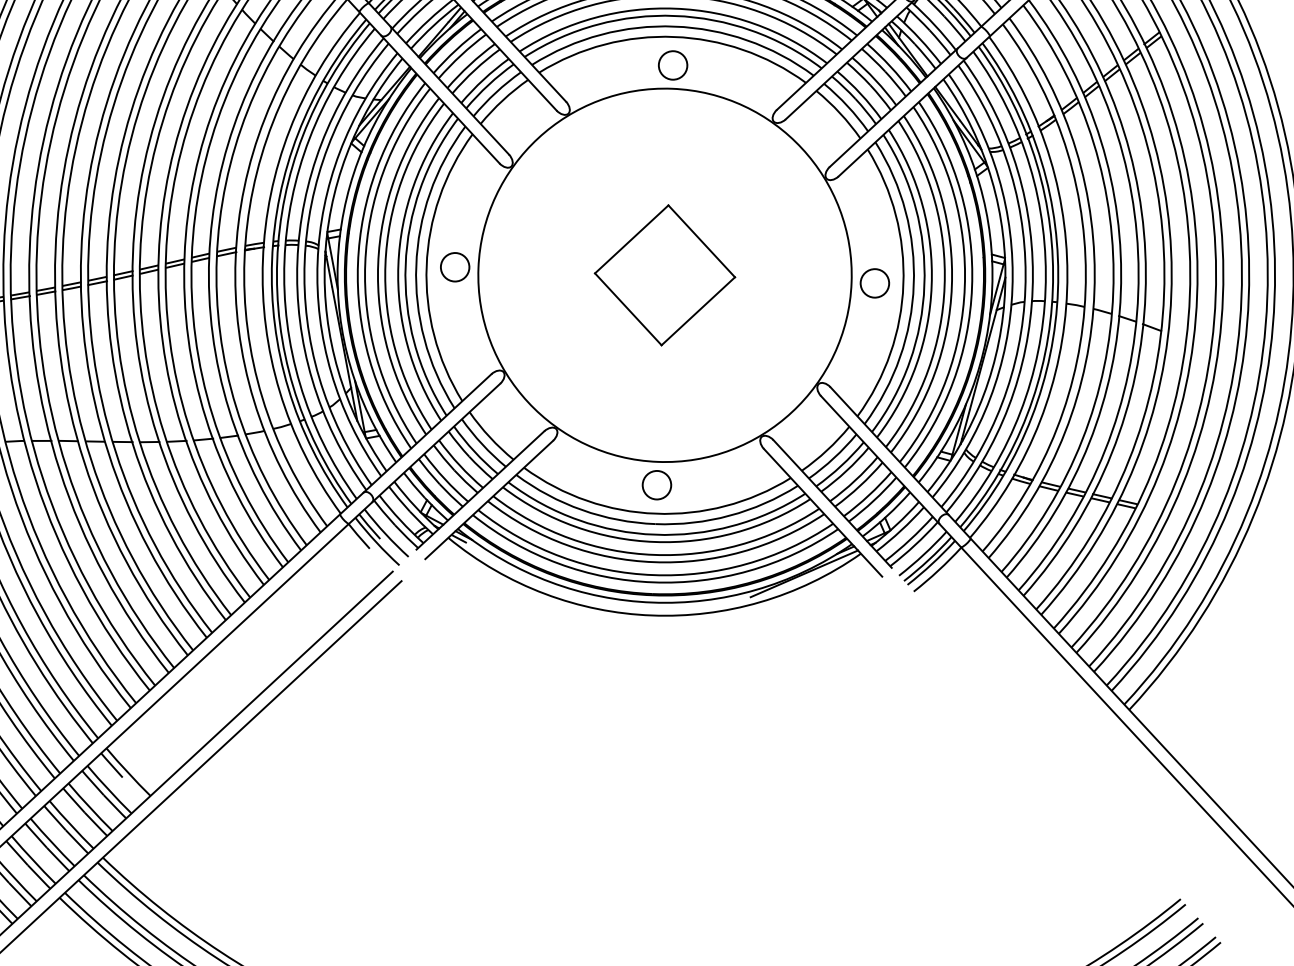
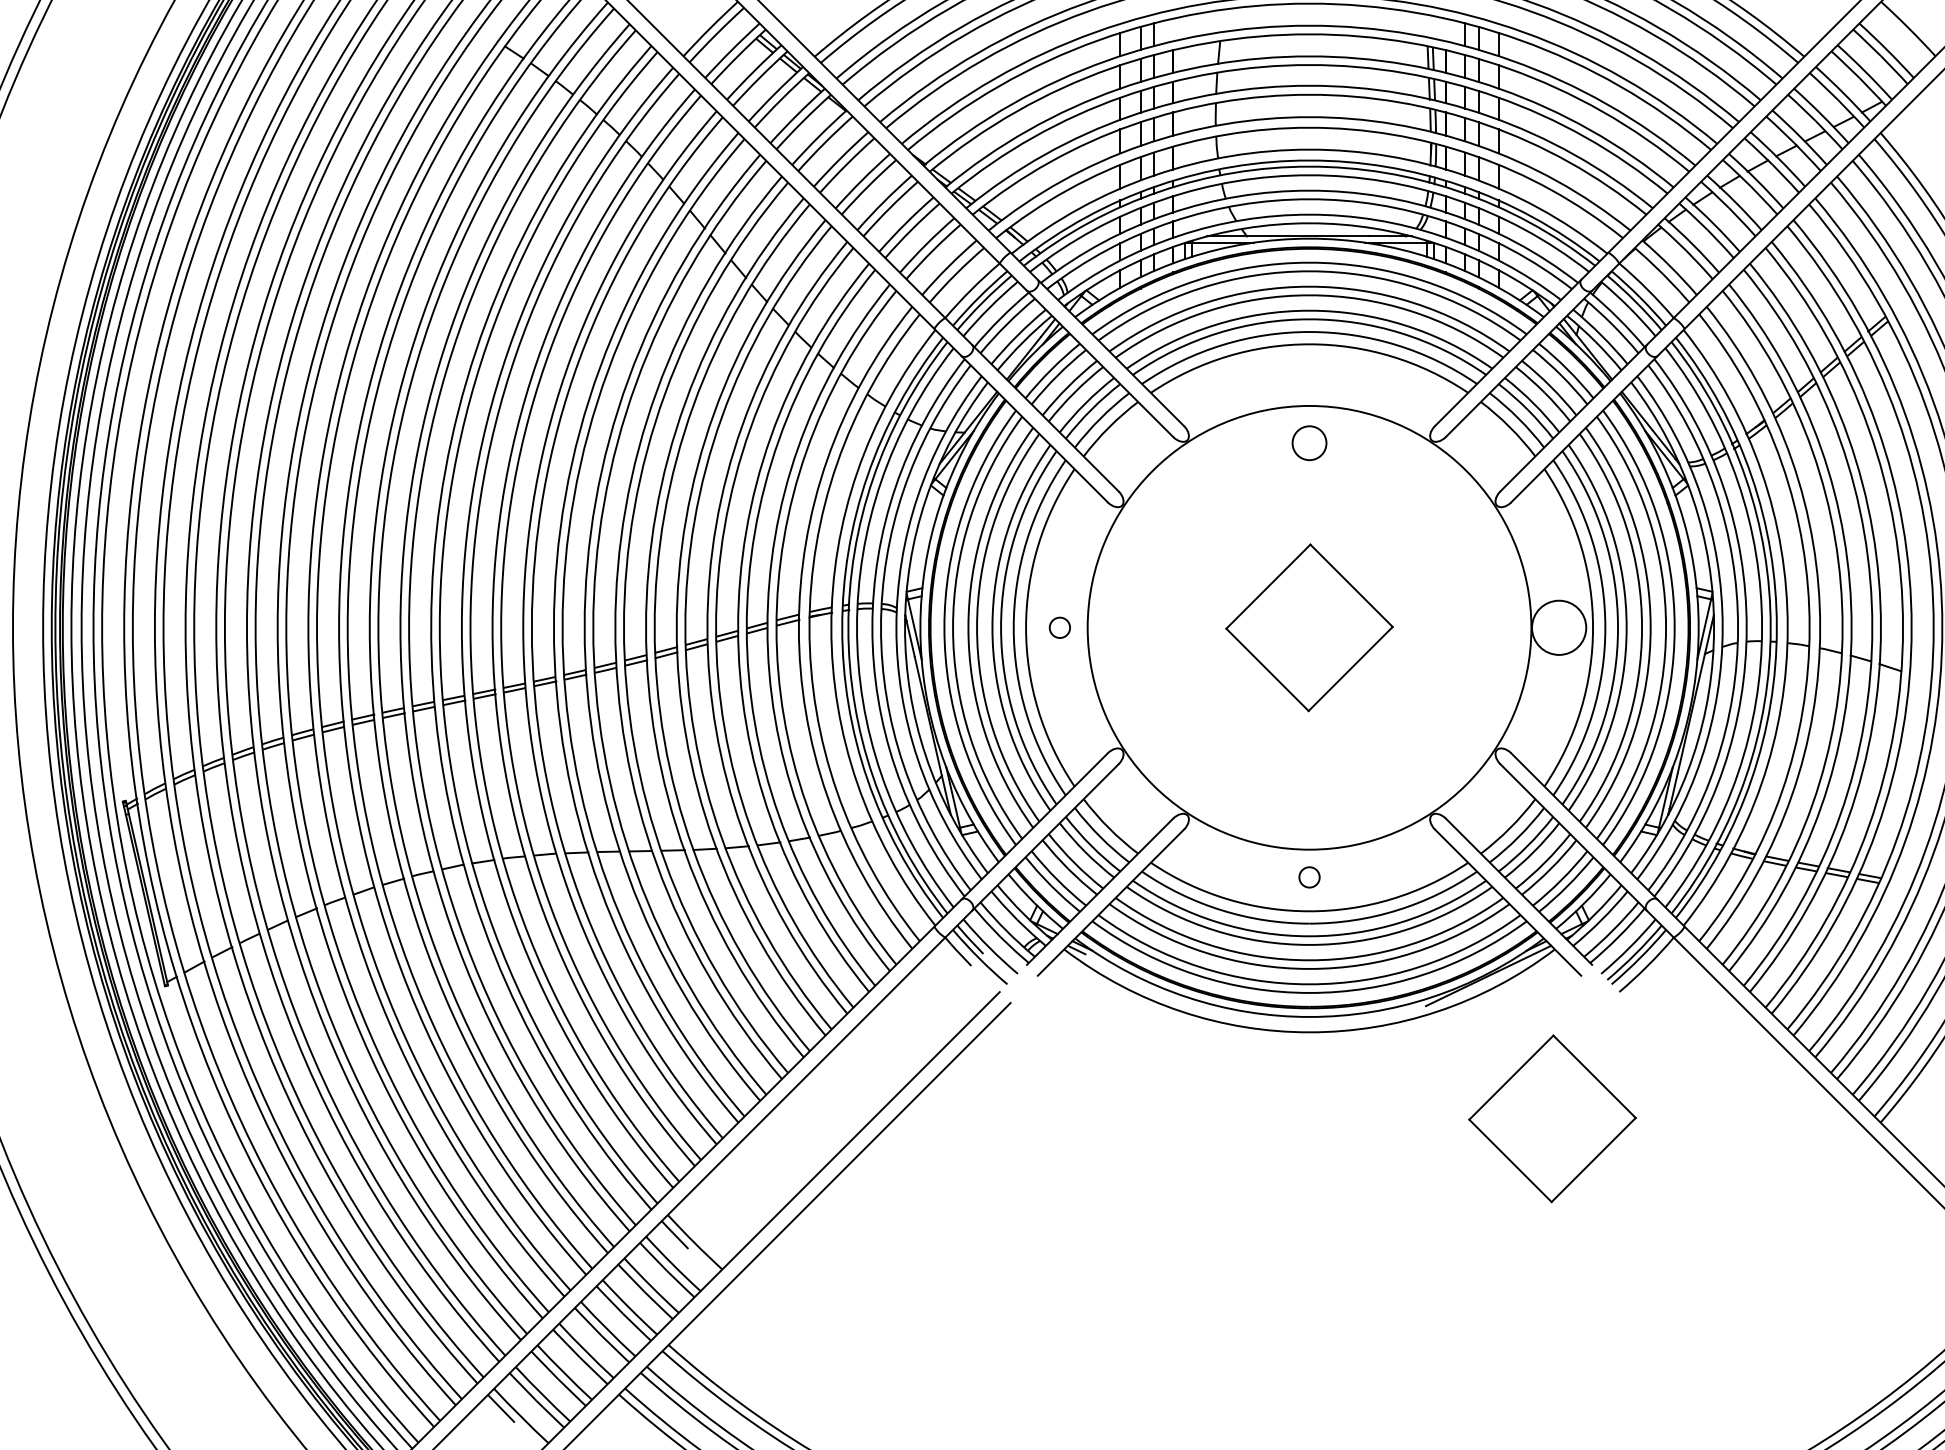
circle: (673, 65) -> (1309, 443), moved
circle: (454, 266) -> (1059, 627), size x0.6
circle: (875, 283) -> (1559, 627), size x1.6
circle: (656, 485) -> (1309, 877), size x0.6
part: (853, 695) -> (1552, 1118), added

